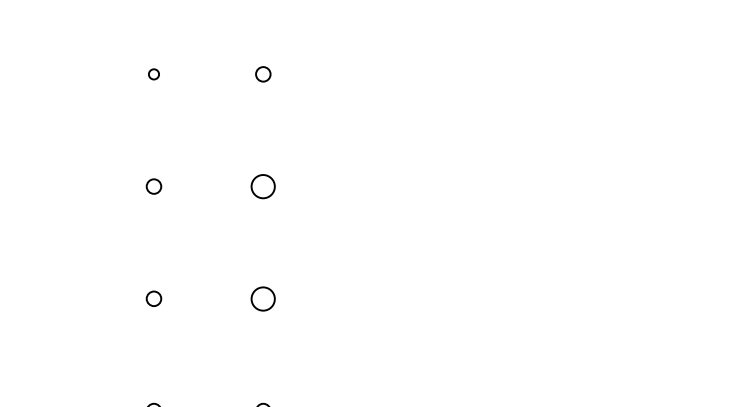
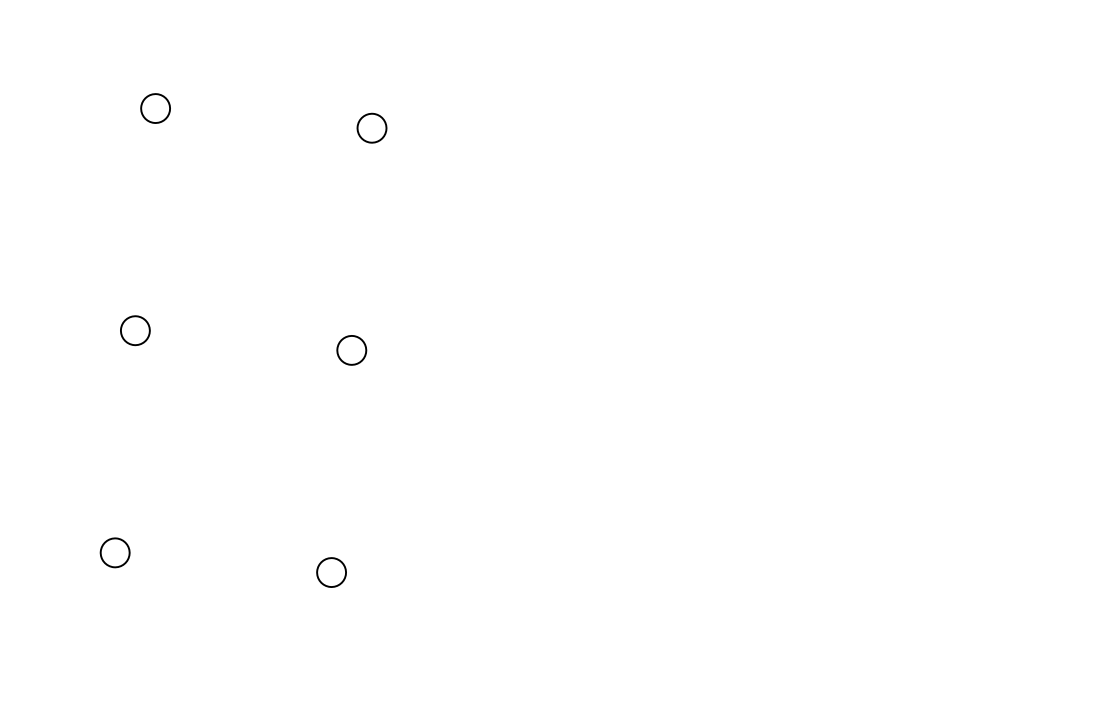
circle: (153, 74) -> (154, 108), size x1.43
circle: (263, 186) -> (352, 350), size x0.62
circle: (263, 298) -> (331, 571), size x0.62

